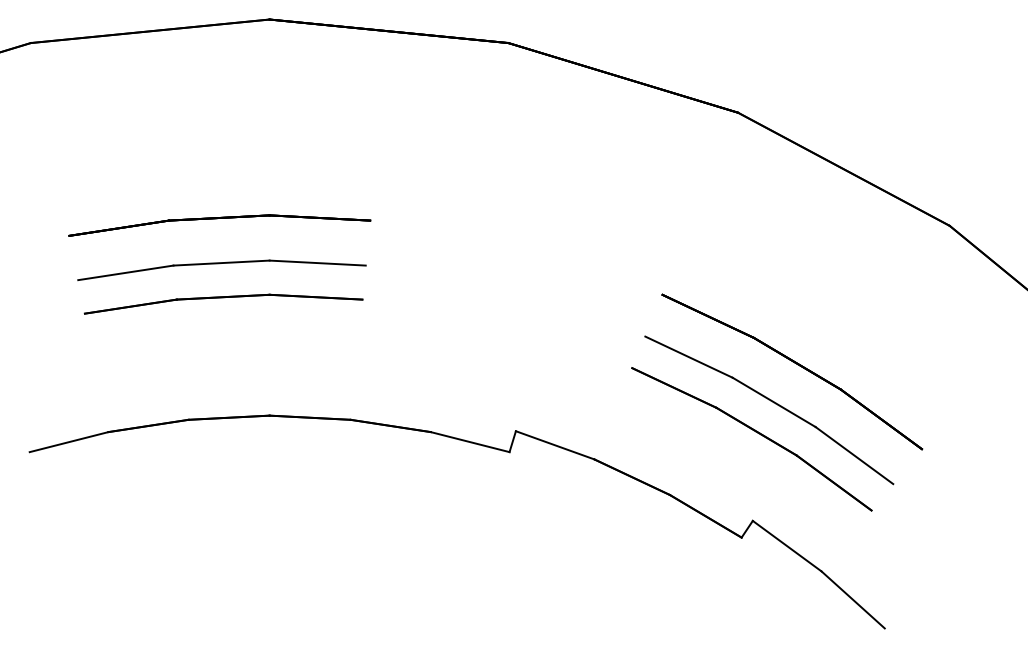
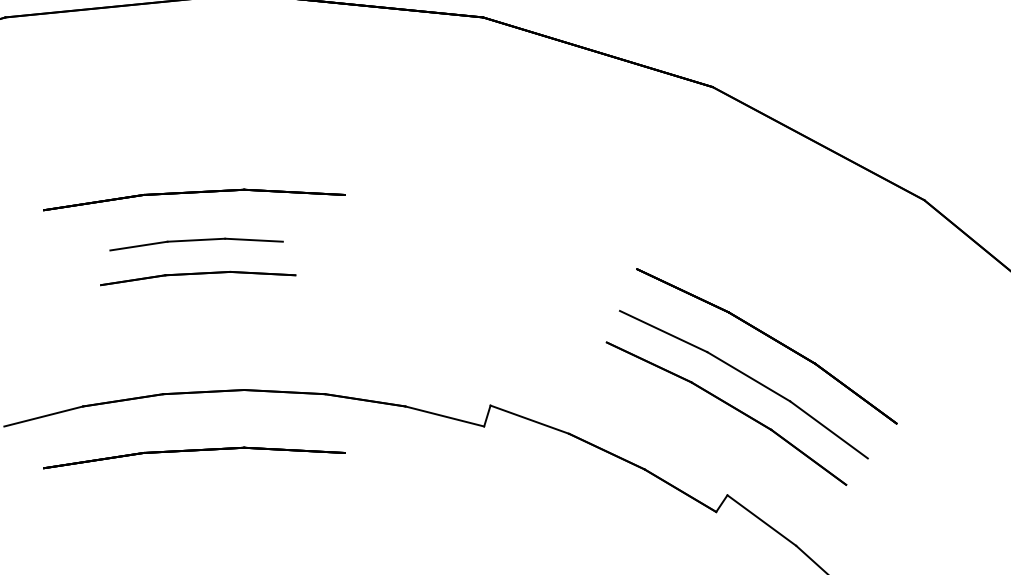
part: (221, 269) -> (196, 243), size x0.6
part: (223, 303) -> (198, 277), size x0.7
part: (217, 477) -> (192, 451), added

